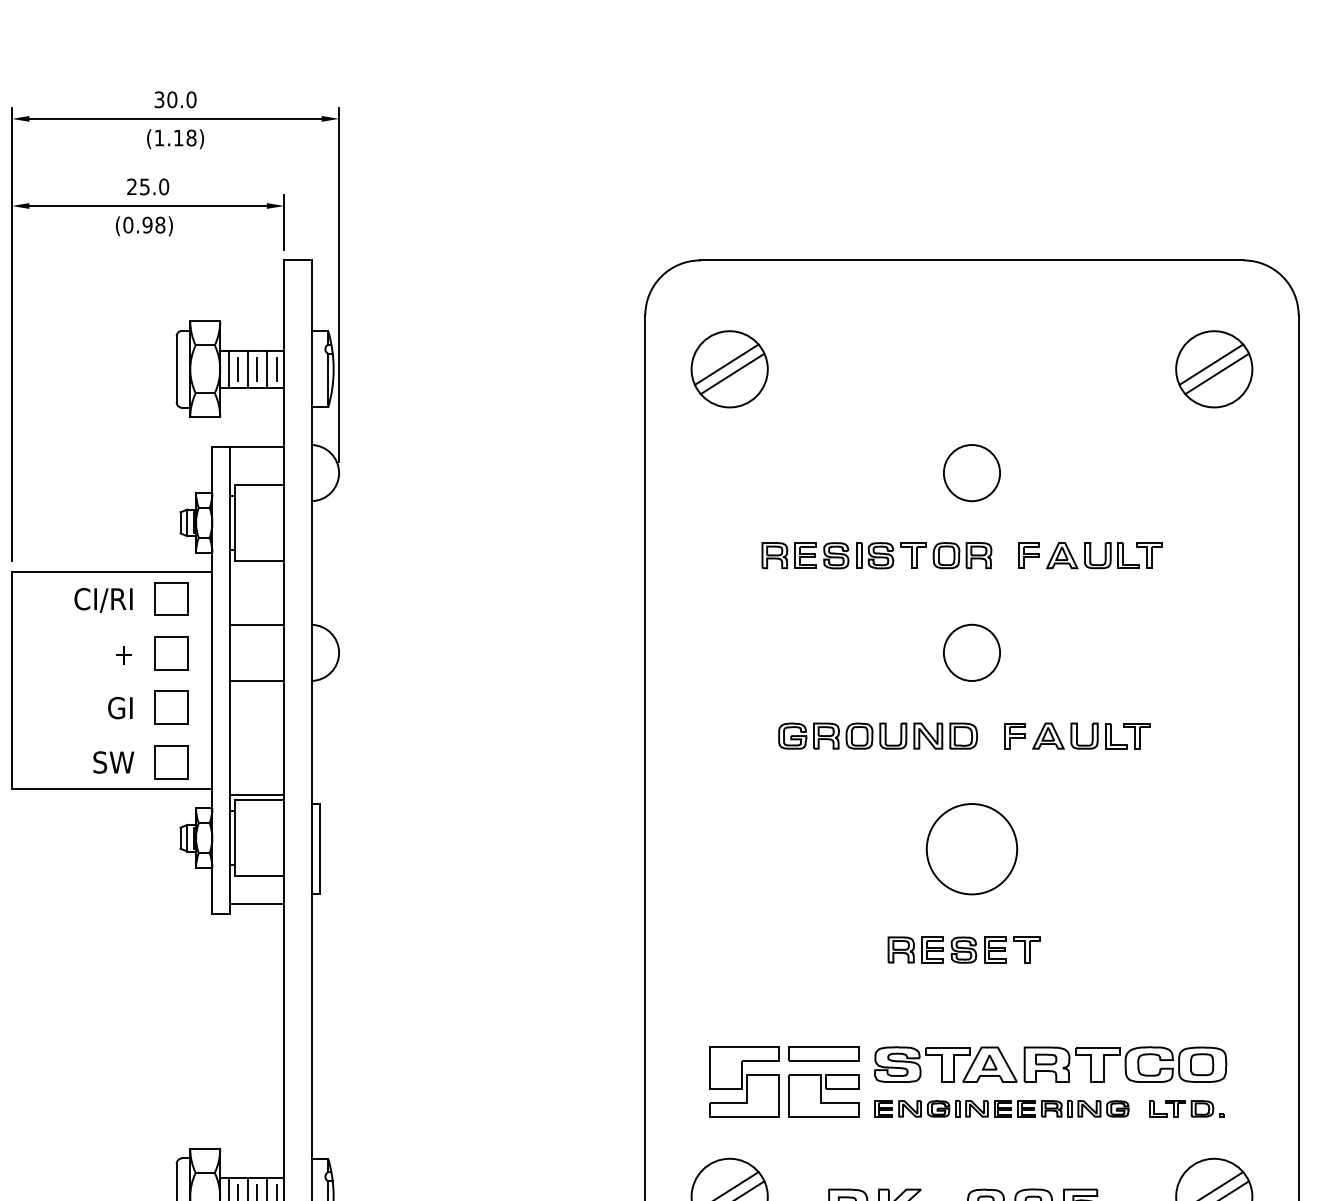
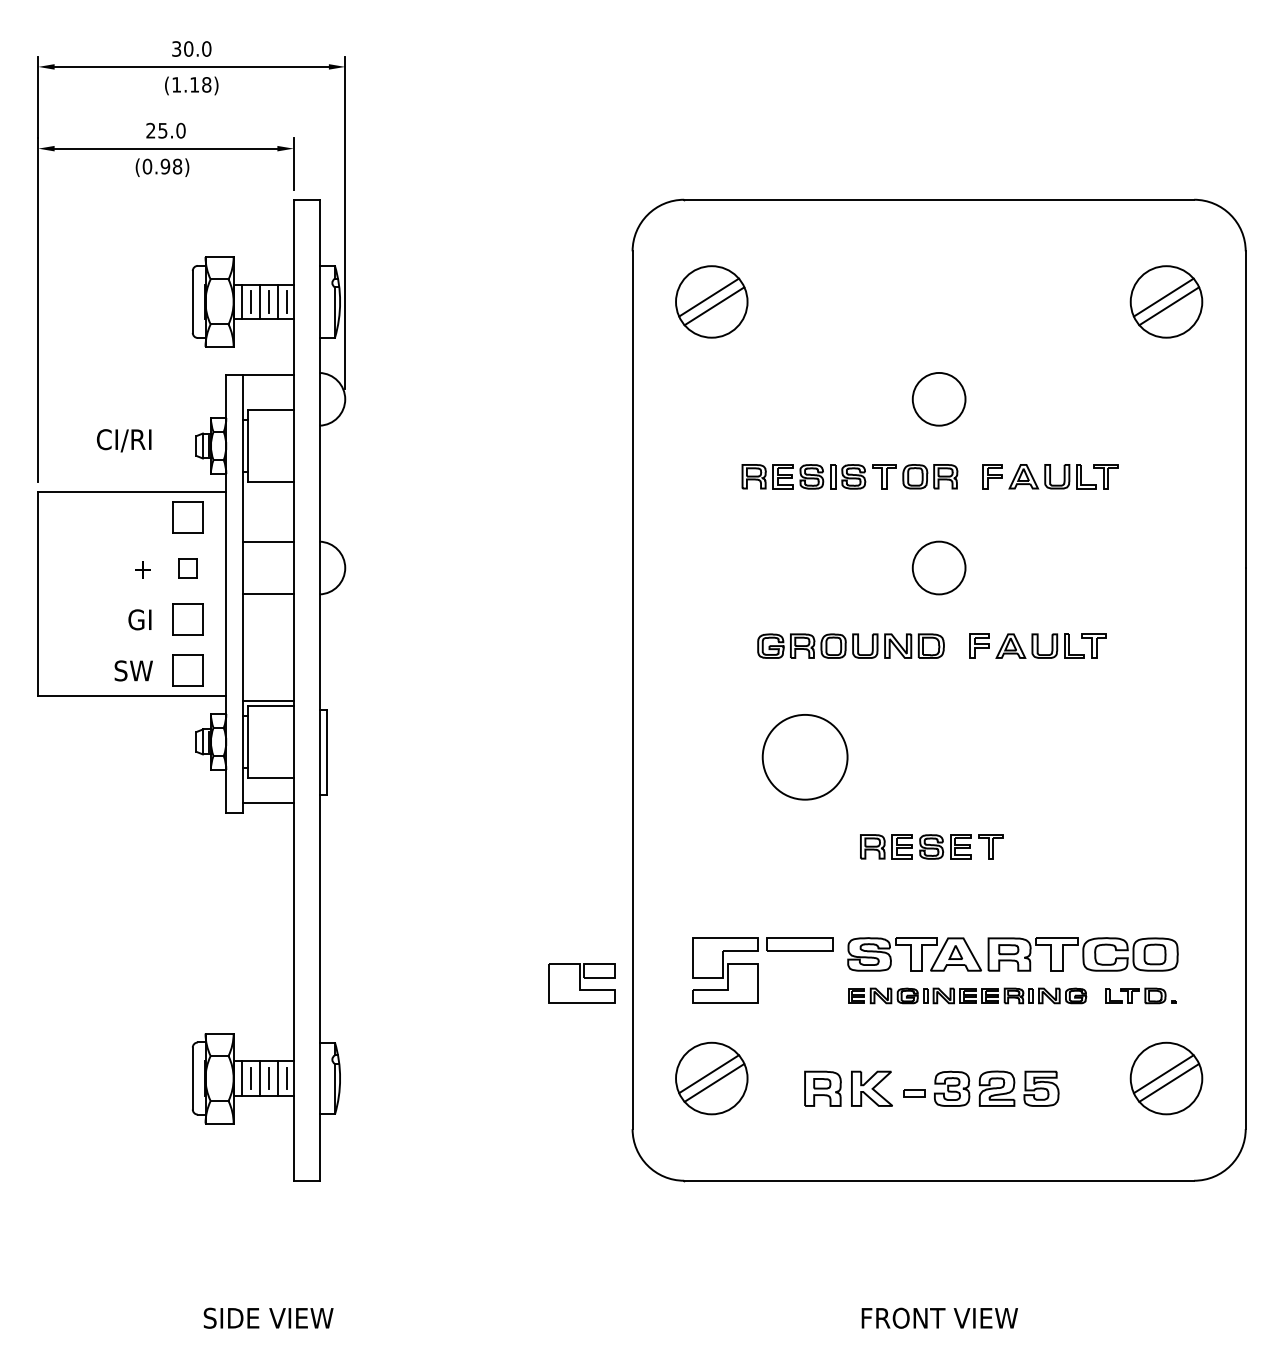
text: (103, 600) -> (124, 440), moved
part: (171, 653) -> (187, 568), size x0.6
circle: (971, 849) -> (804, 757), moved
part: (823, 1095) -> (581, 983), moved

